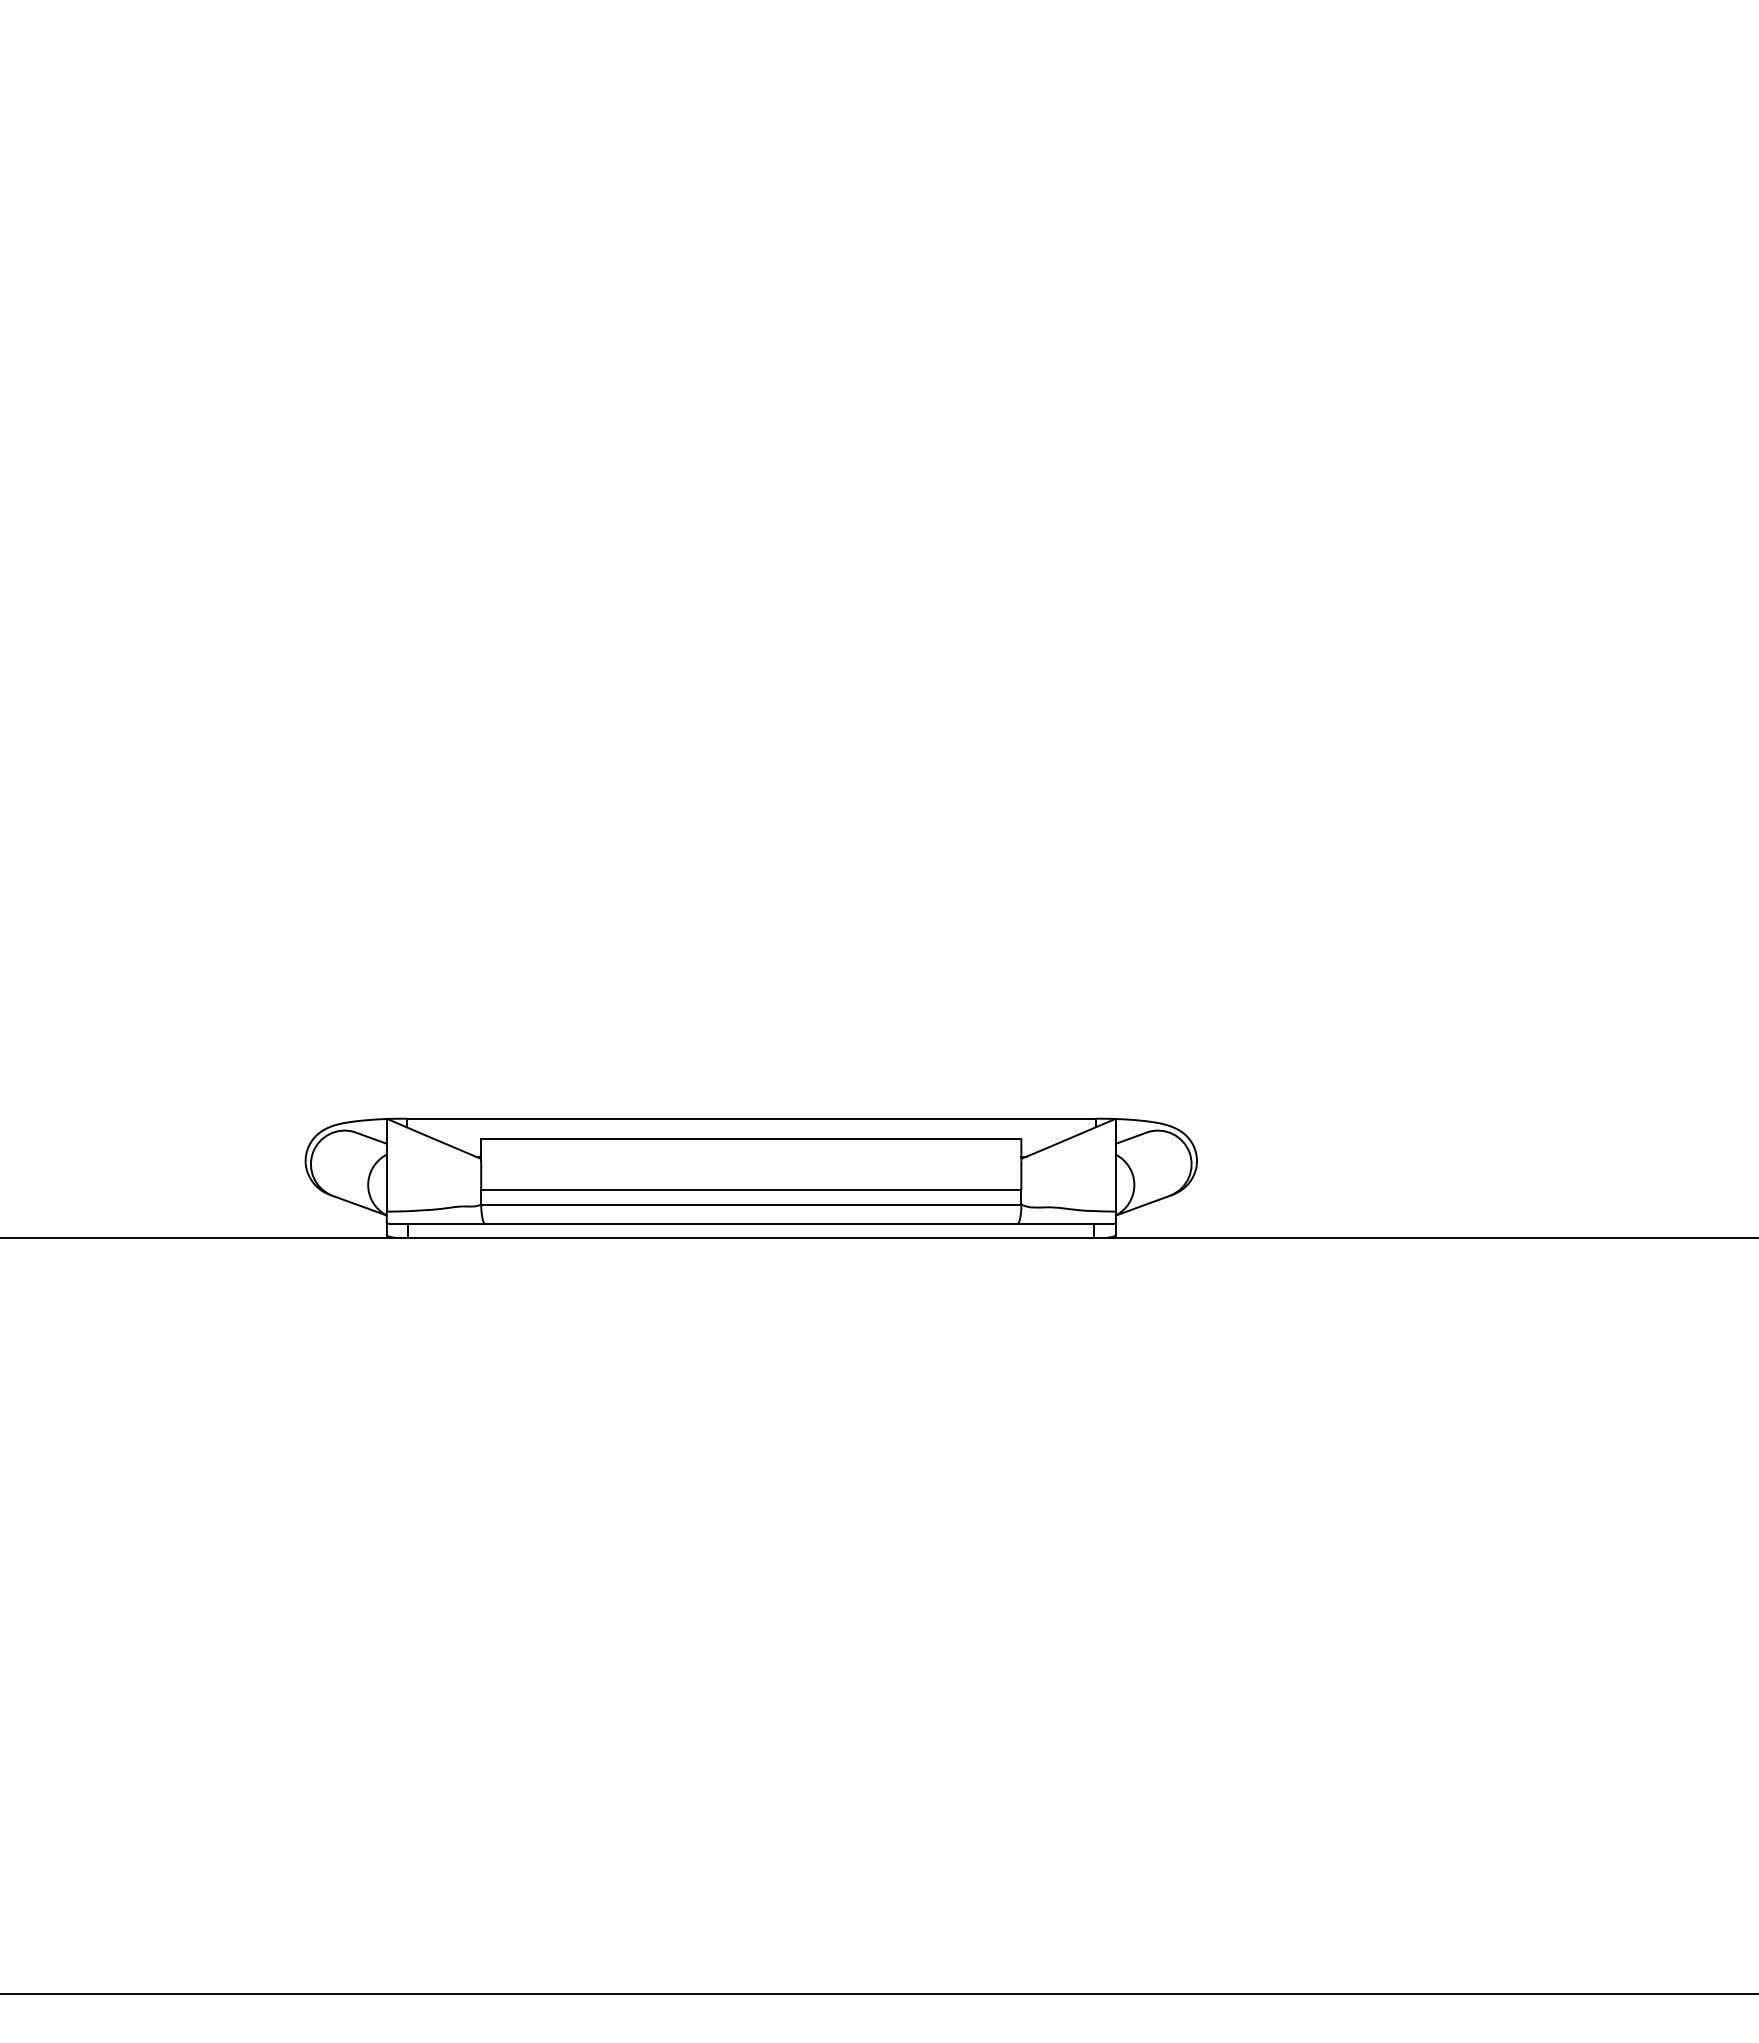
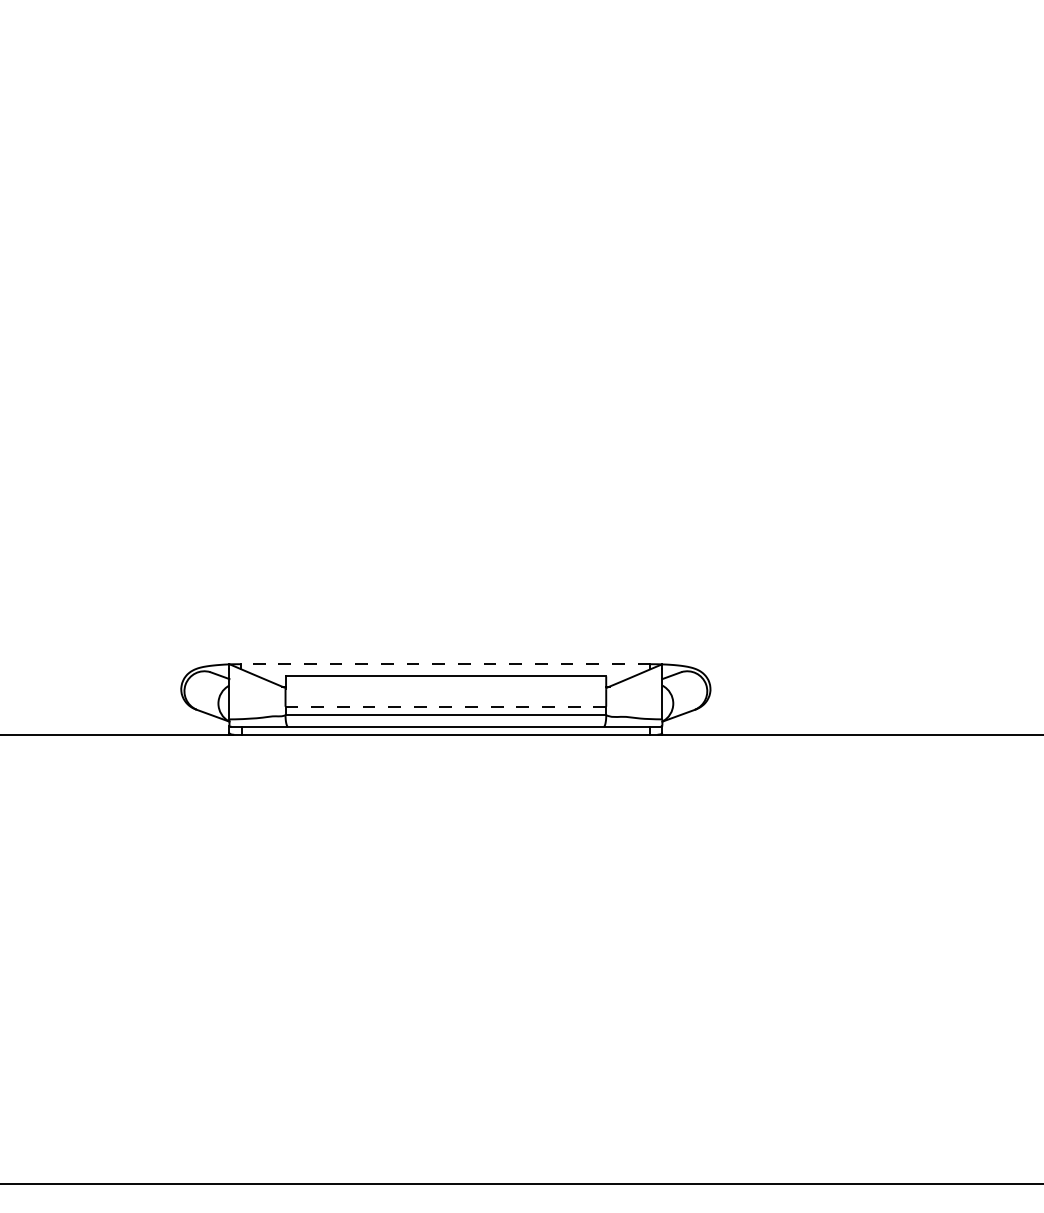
line: (750, 1119) -> (445, 664), solid -> dashed
line: (752, 1189) -> (446, 706), solid -> dashed

